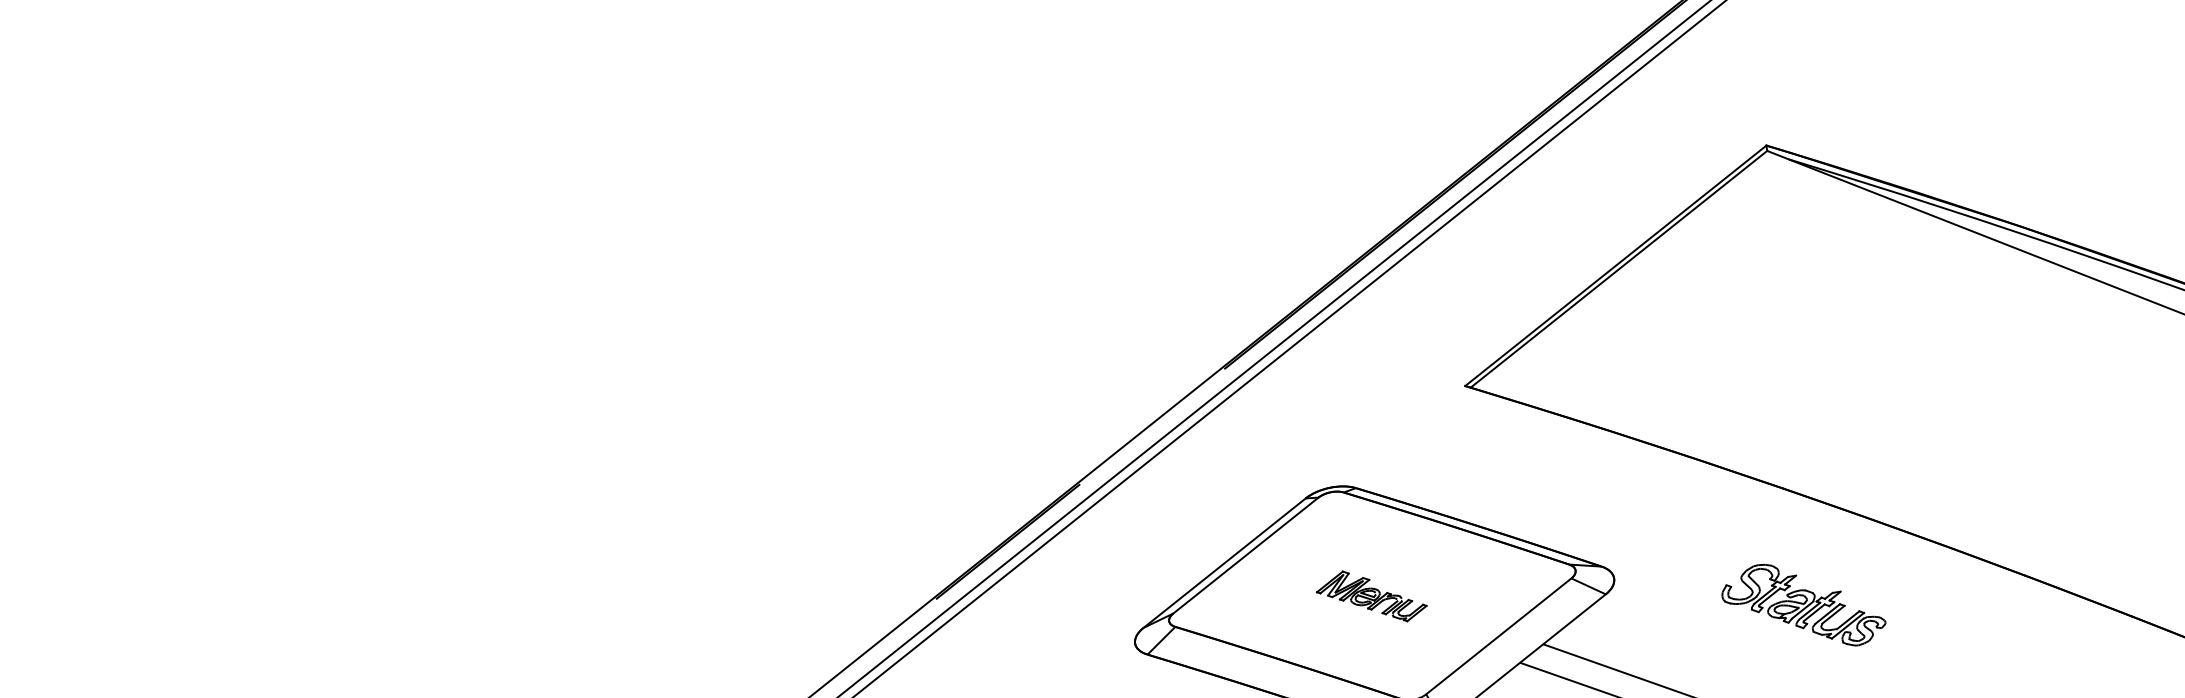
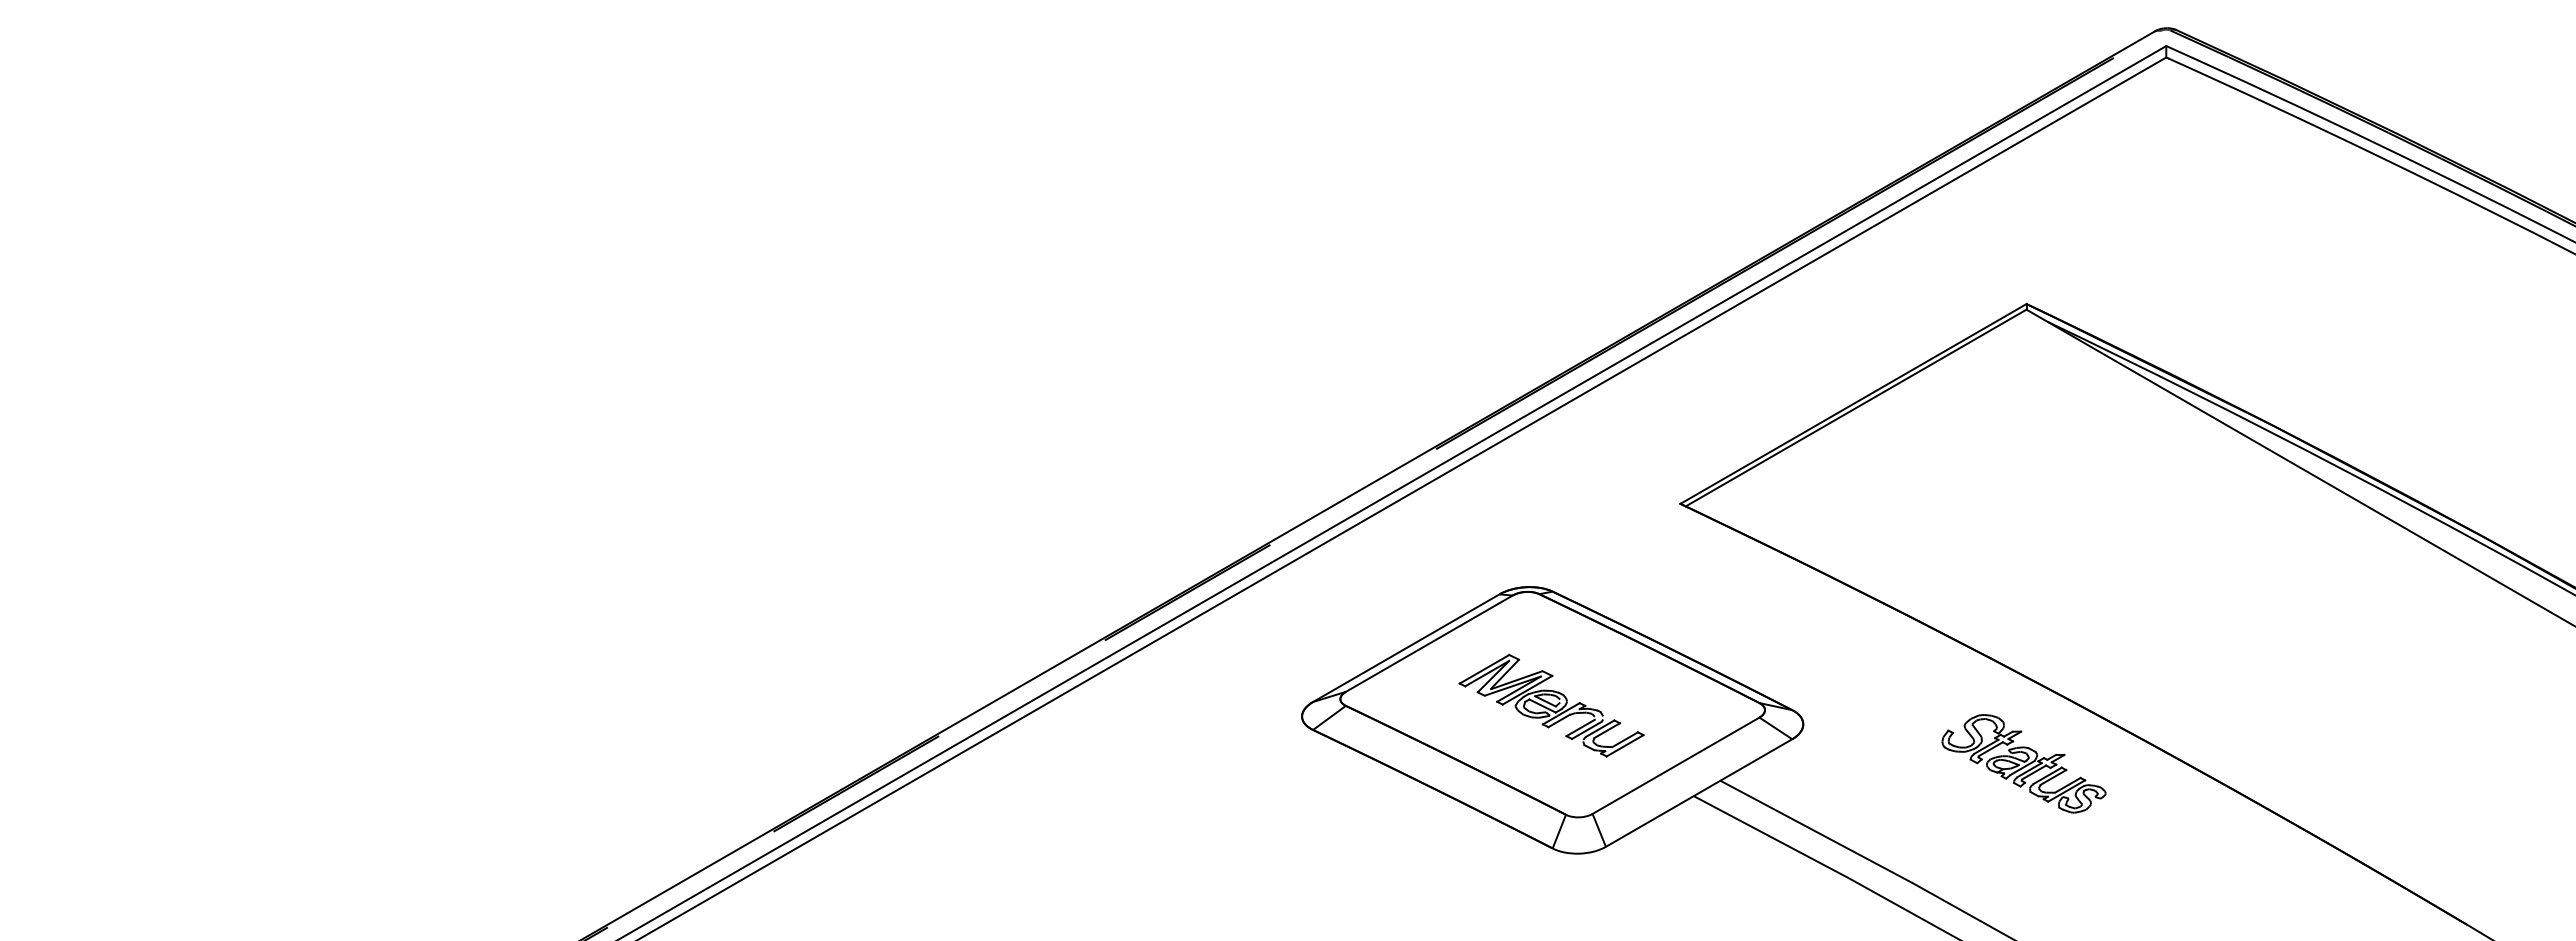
part: (1371, 596) -> (1551, 705), size x1.67
part: (1802, 605) -> (2023, 763), moved

